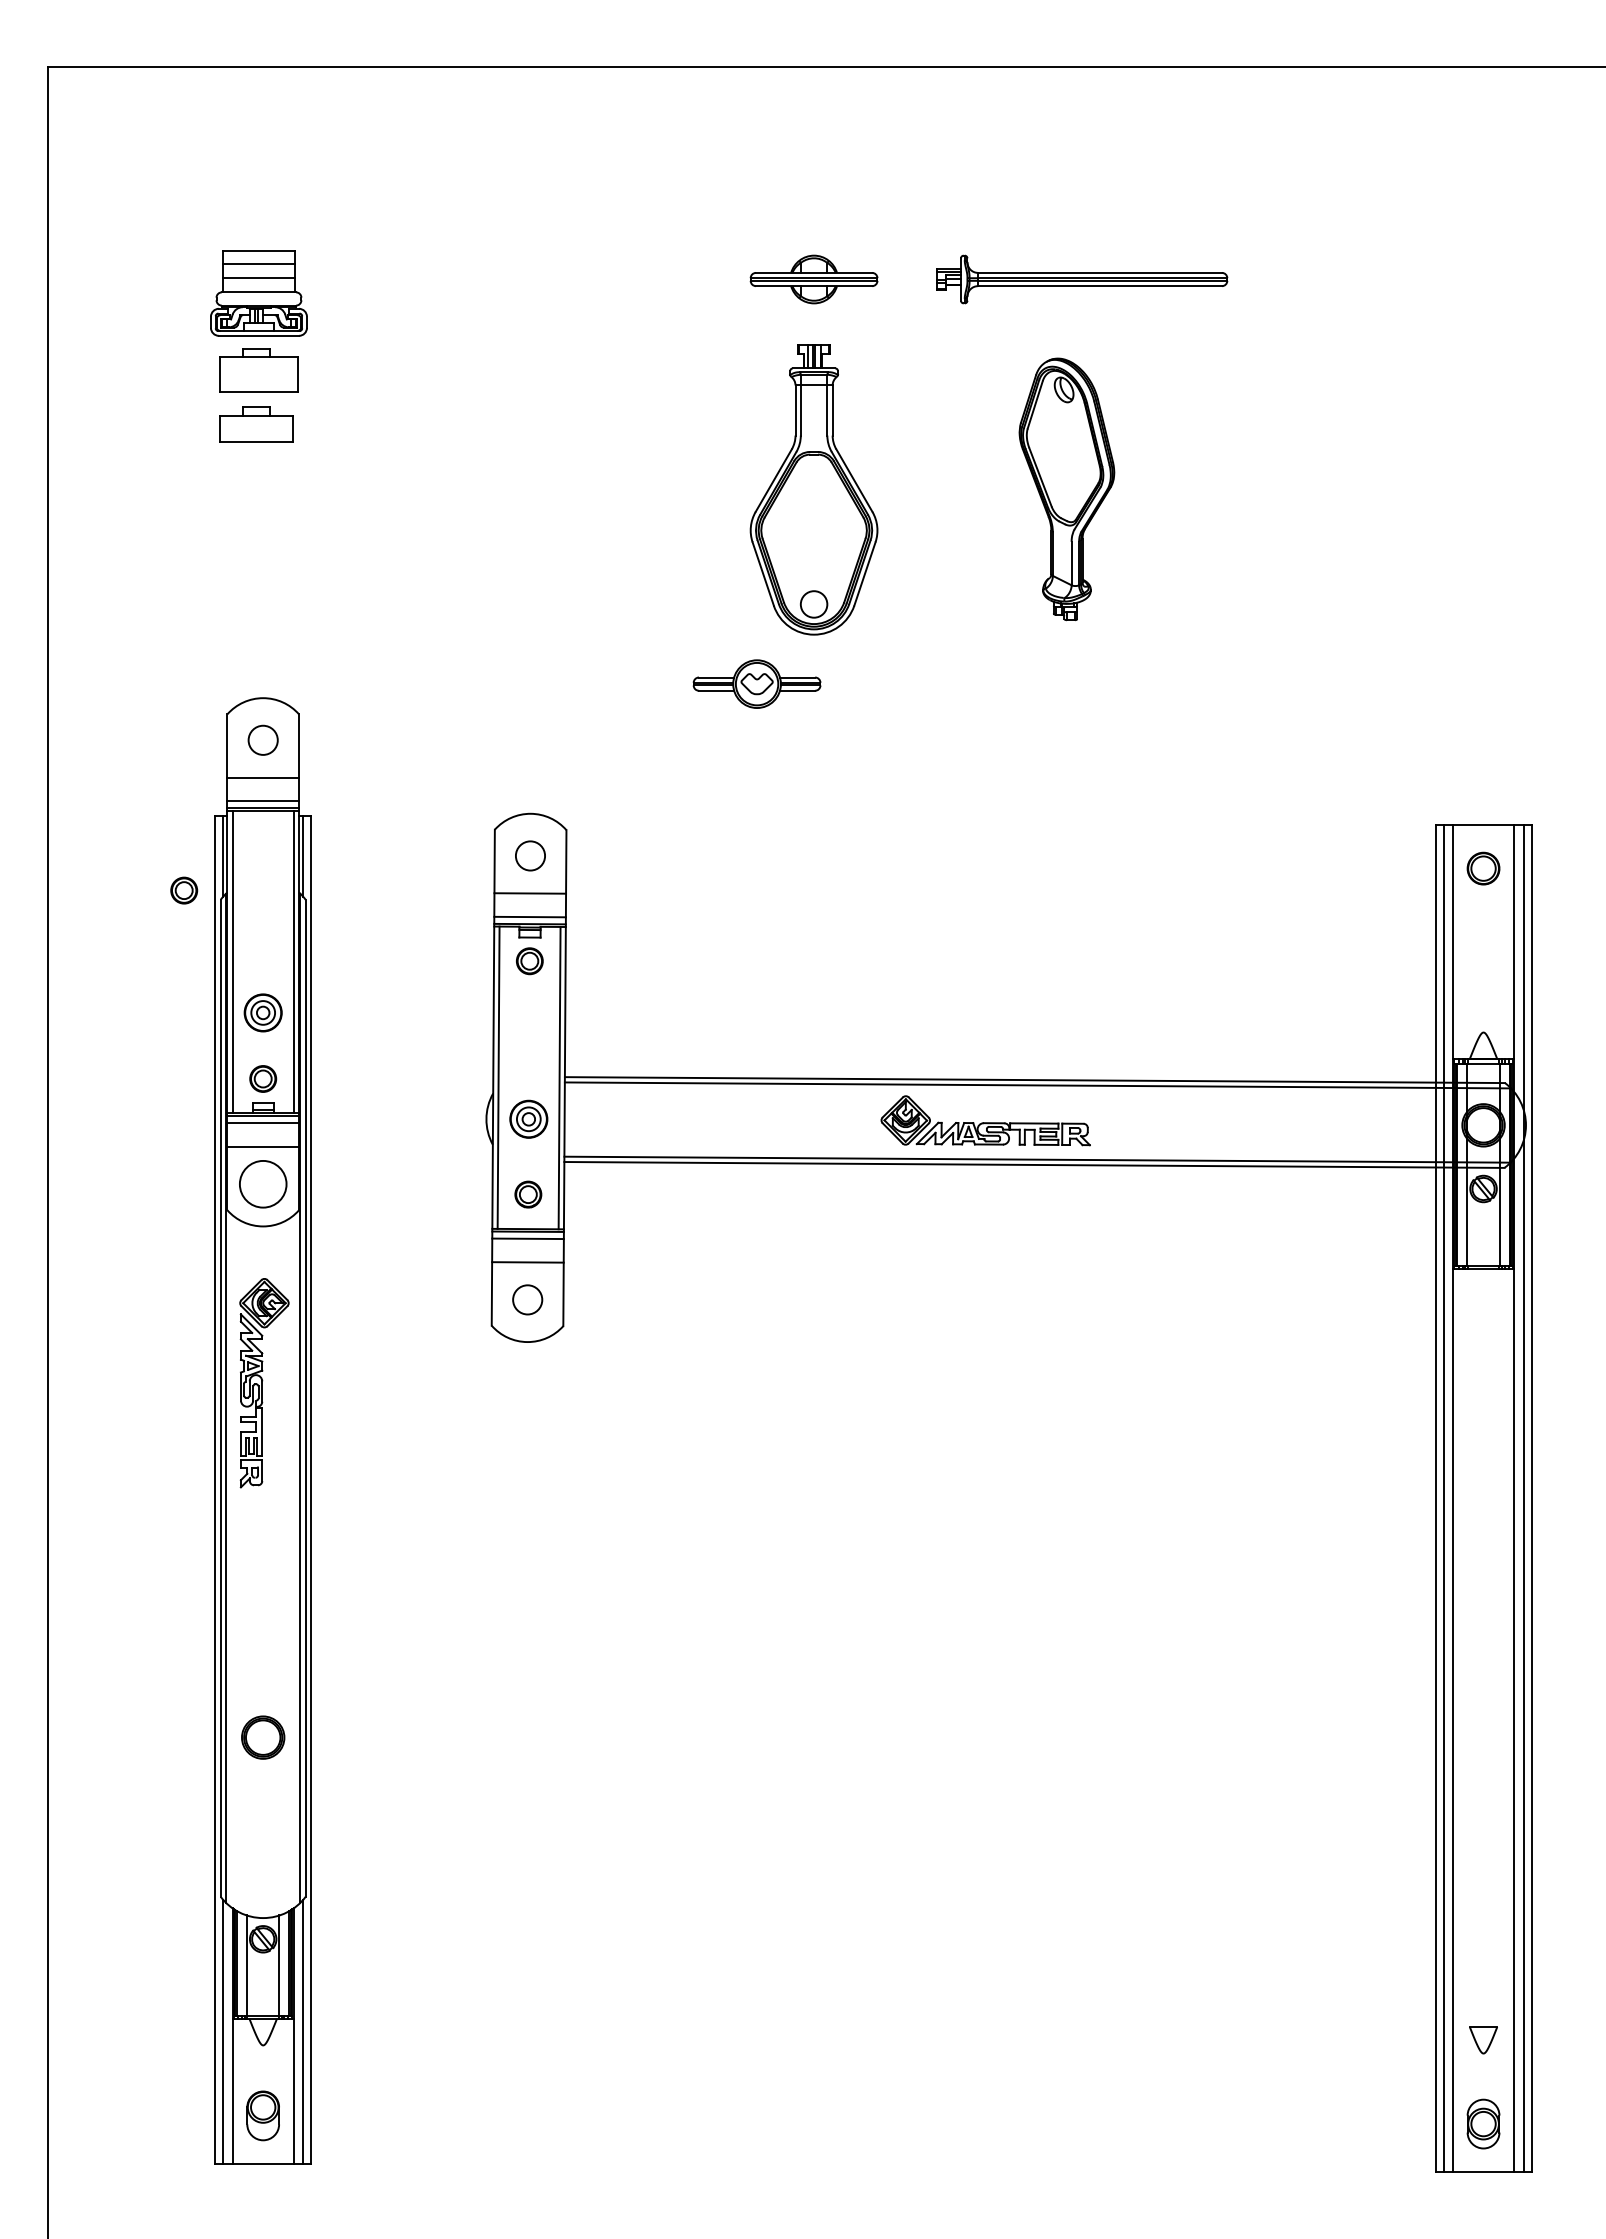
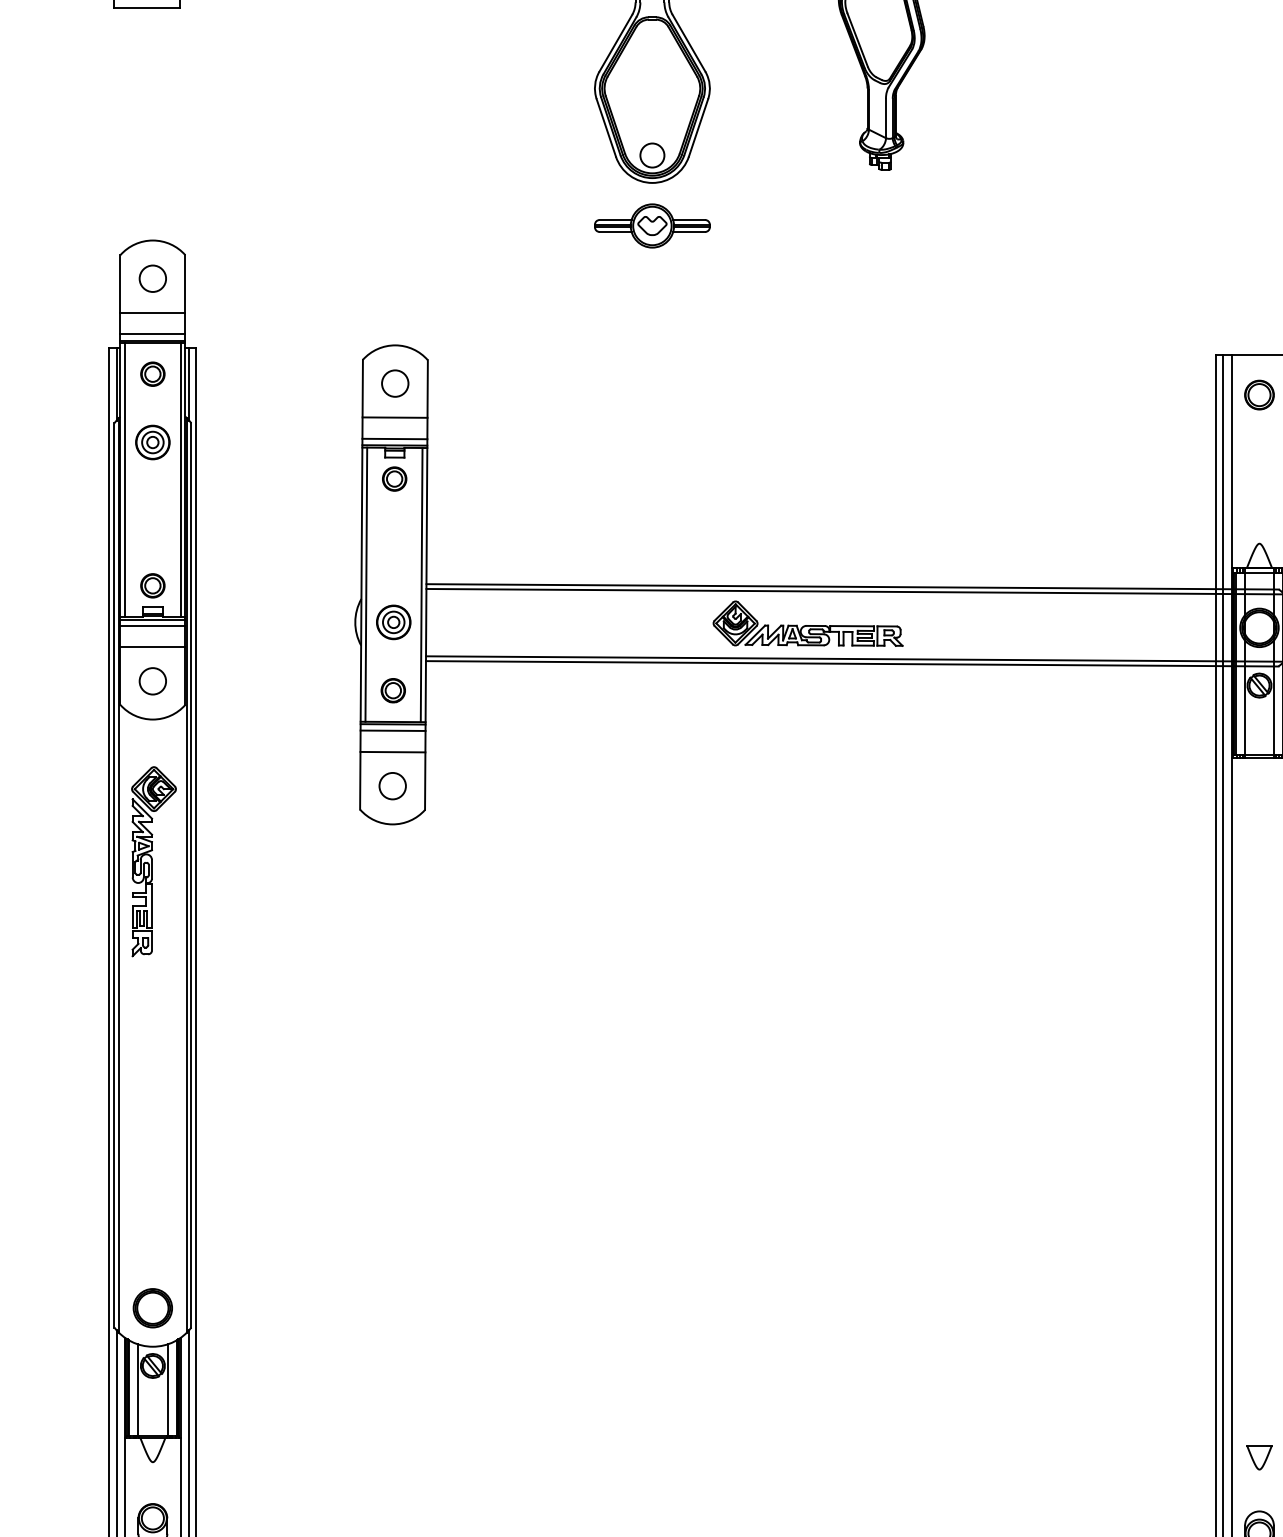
part: (756, 683) -> (651, 225), moved
part: (184, 890) -> (153, 374), moved
part: (262, 1012) -> (152, 442), moved
circle: (262, 1183) -> (152, 680), size x0.62
part: (263, 1737) -> (153, 1308), moved

